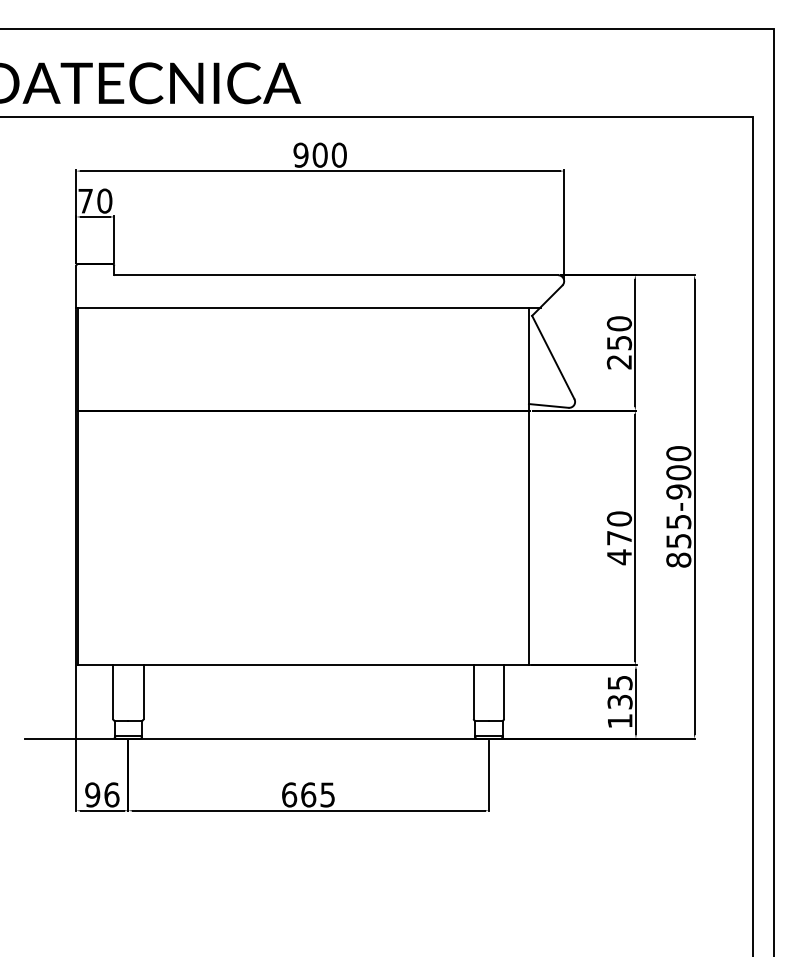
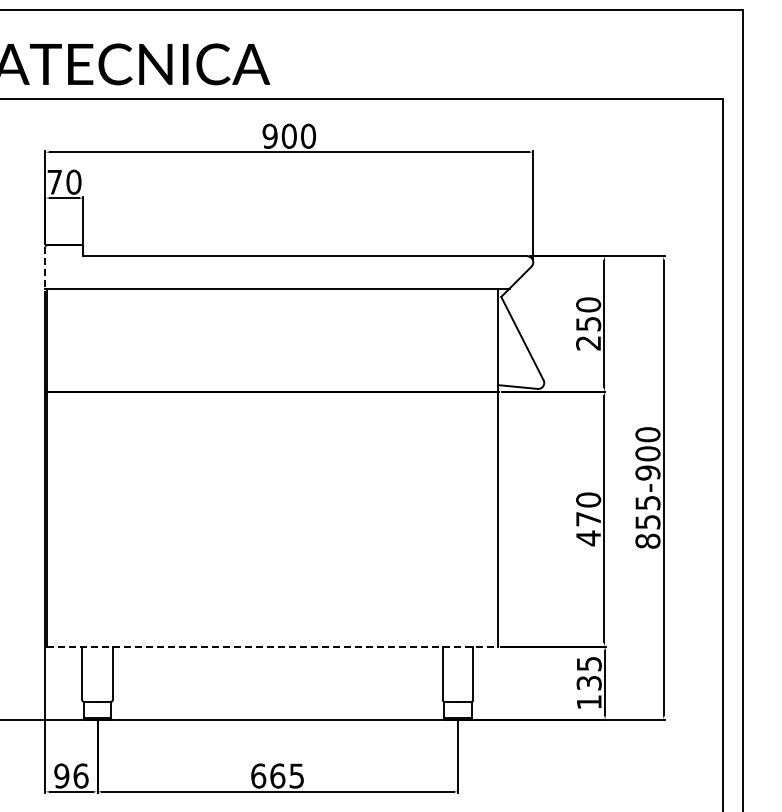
line: (76, 287) -> (45, 268), solid -> dashed
line: (304, 665) -> (273, 646), solid -> dashed

